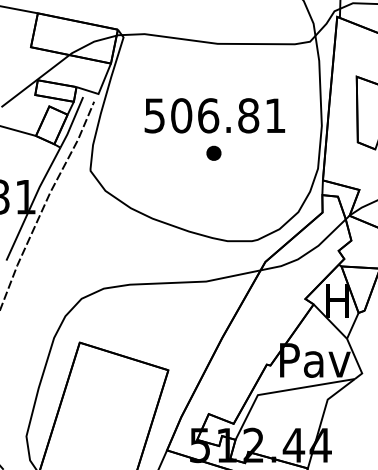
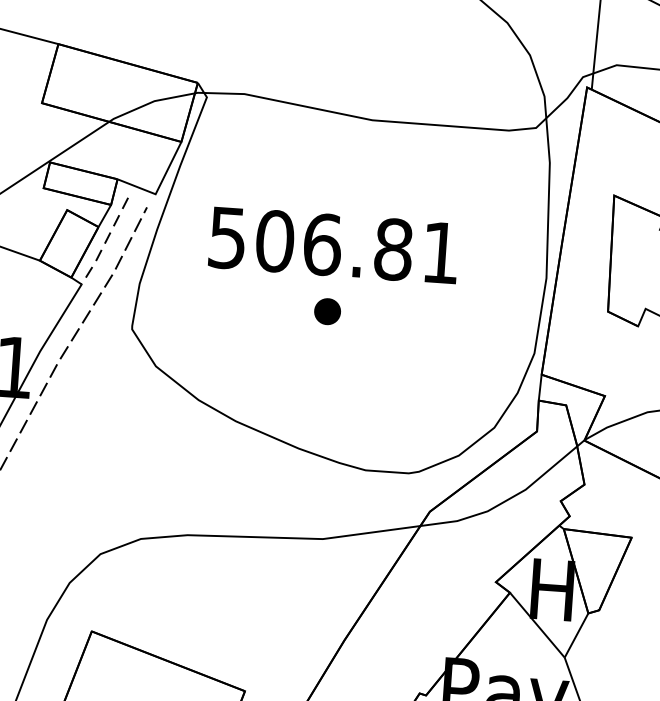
text: (214, 115) -> (333, 244), moved
line: (72, 123) -> (105, 243), solid -> dashed
part: (213, 152) -> (326, 310), moved

